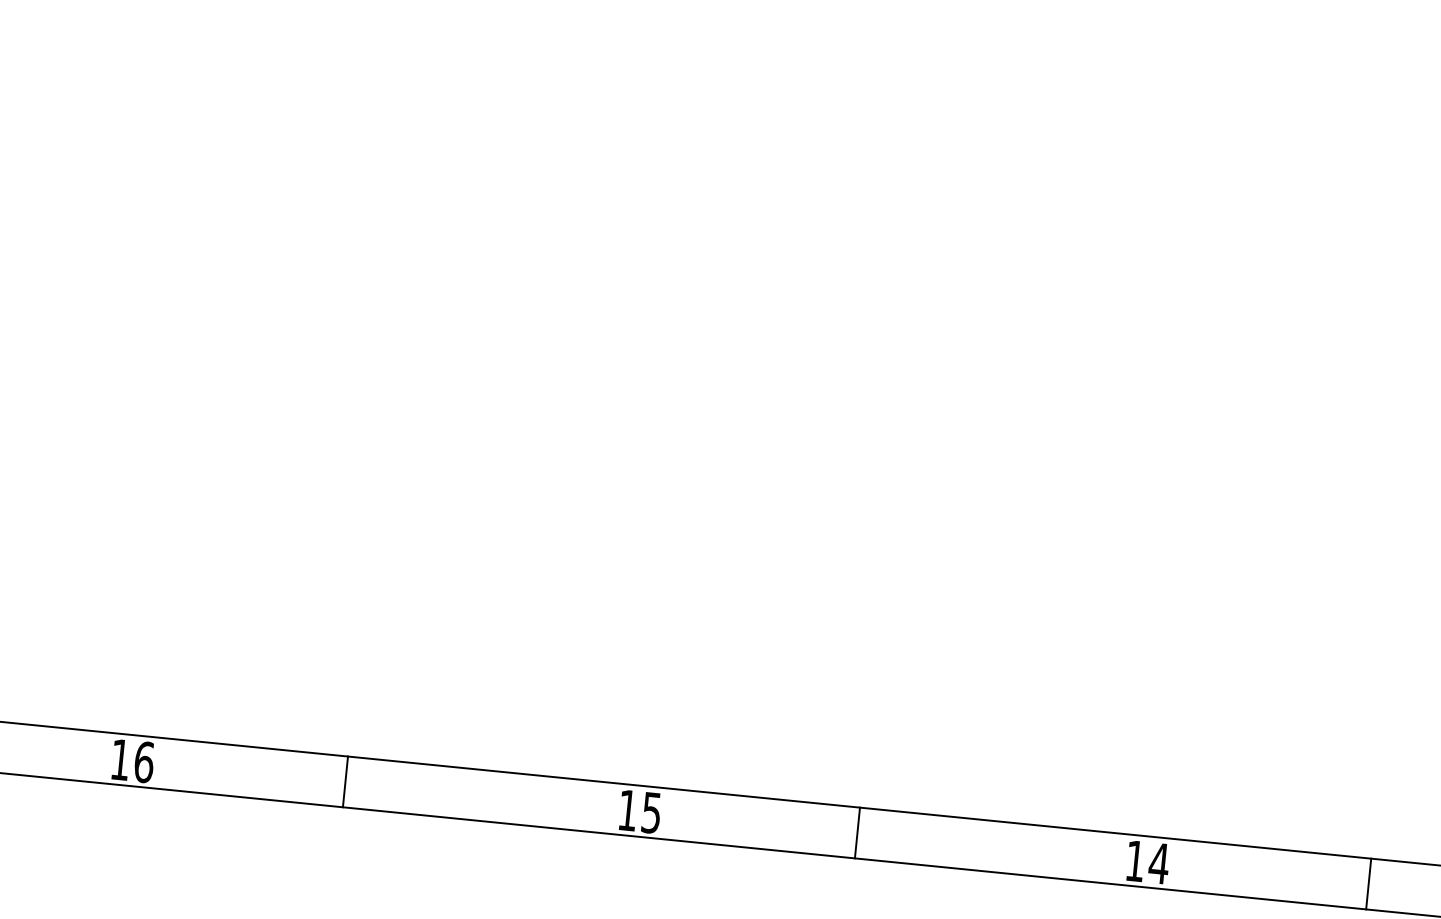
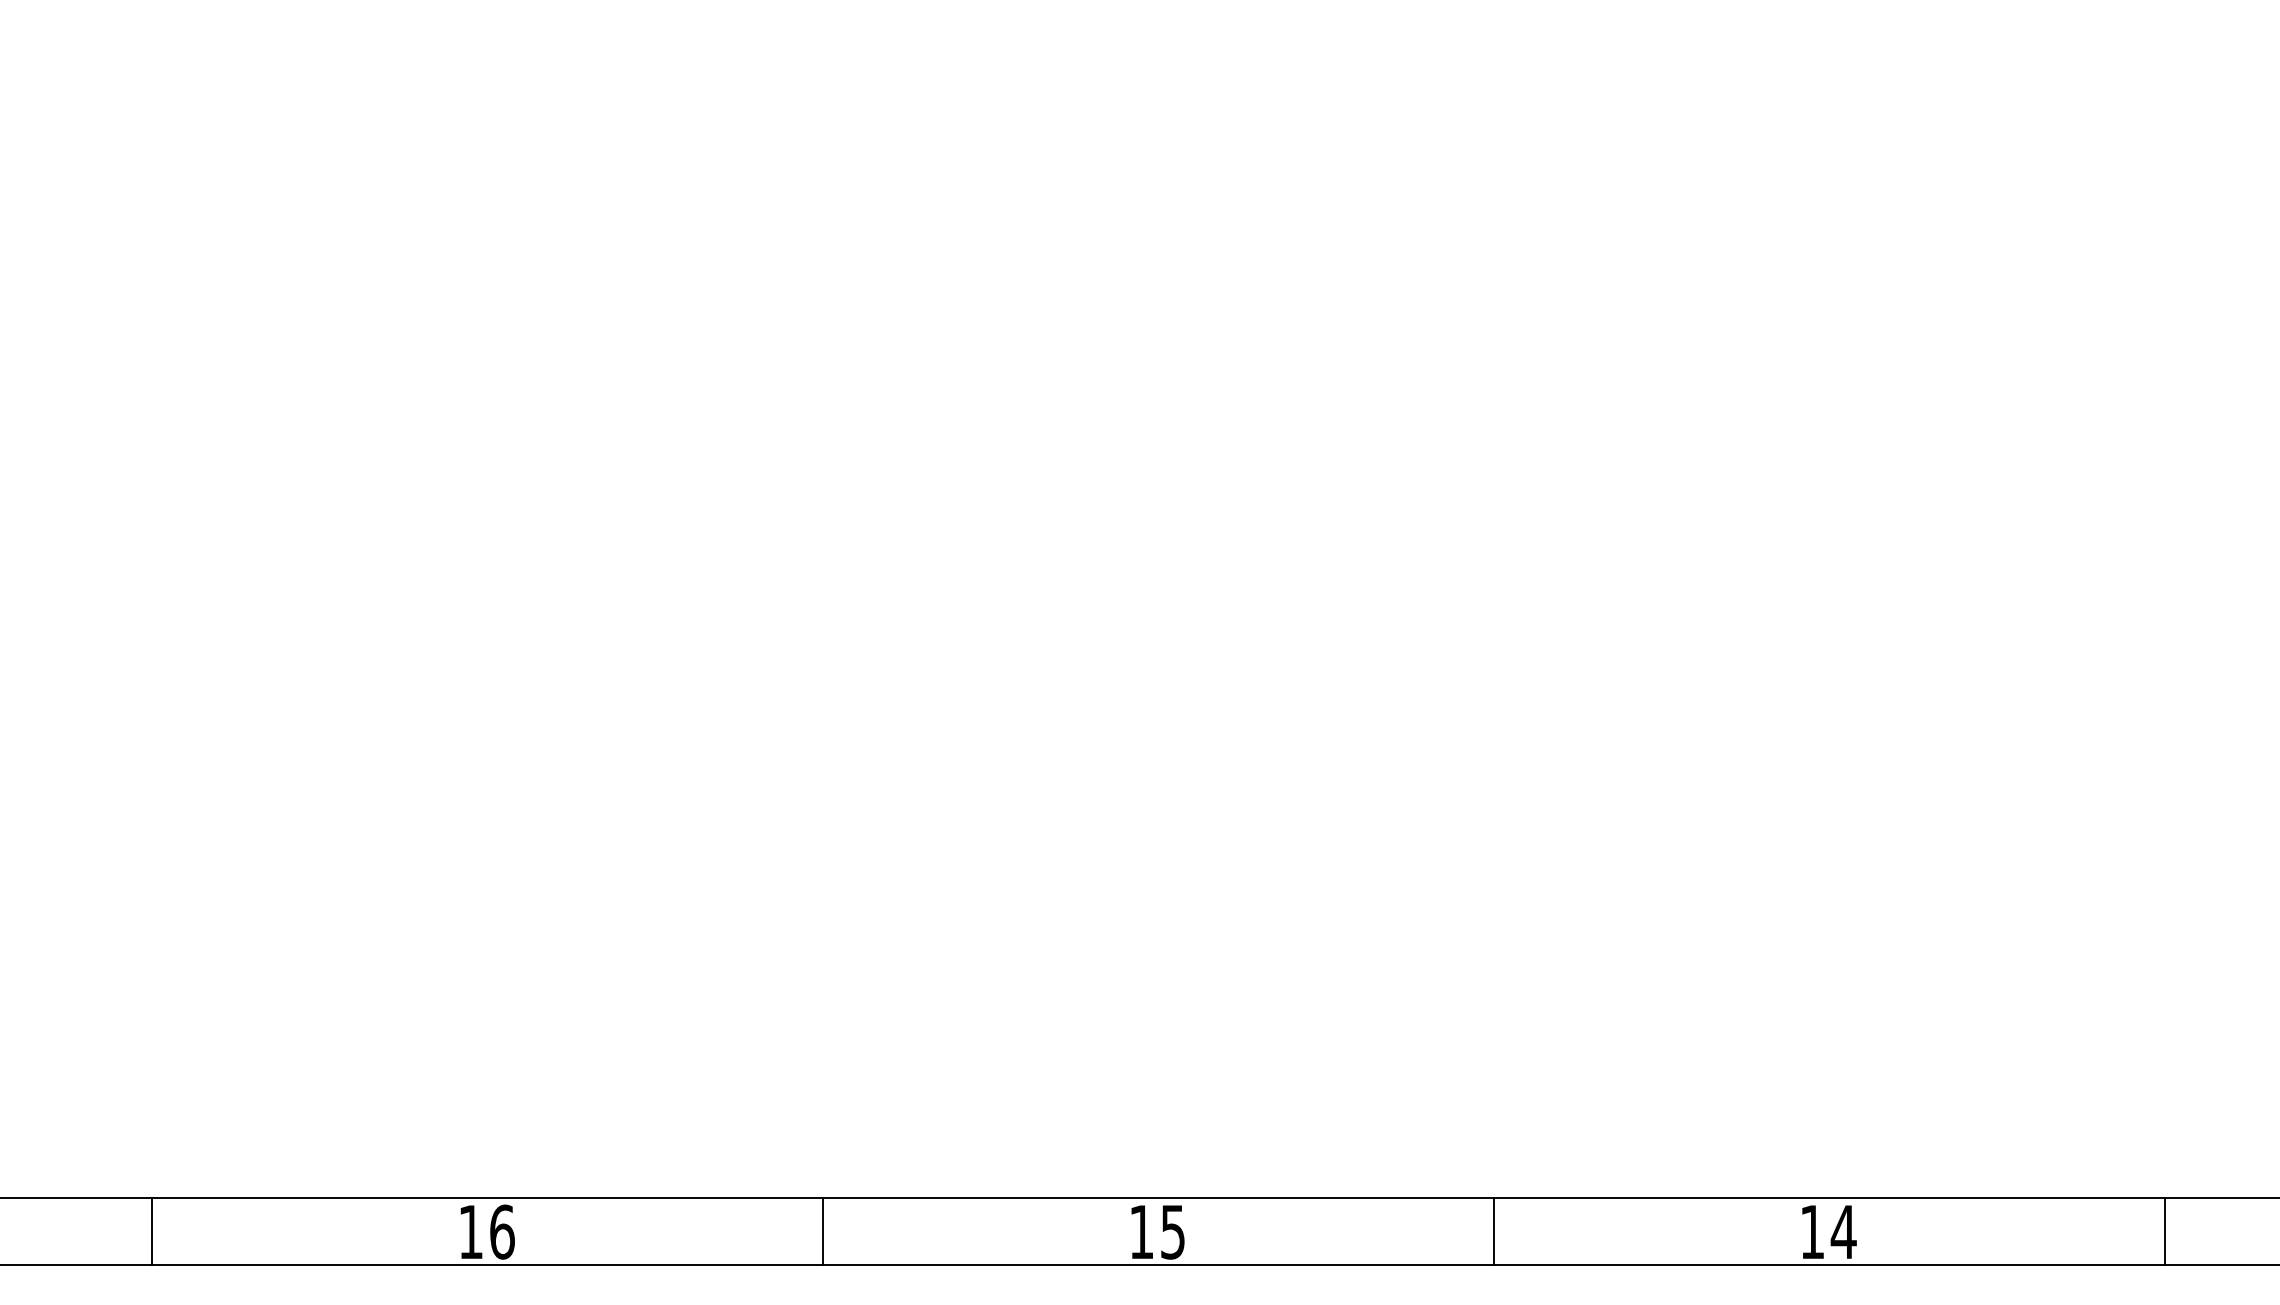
line: (345, 781) -> (823, 1231), moved
line: (857, 832) -> (1493, 1231), moved
line: (1368, 883) -> (2164, 1231), moved

